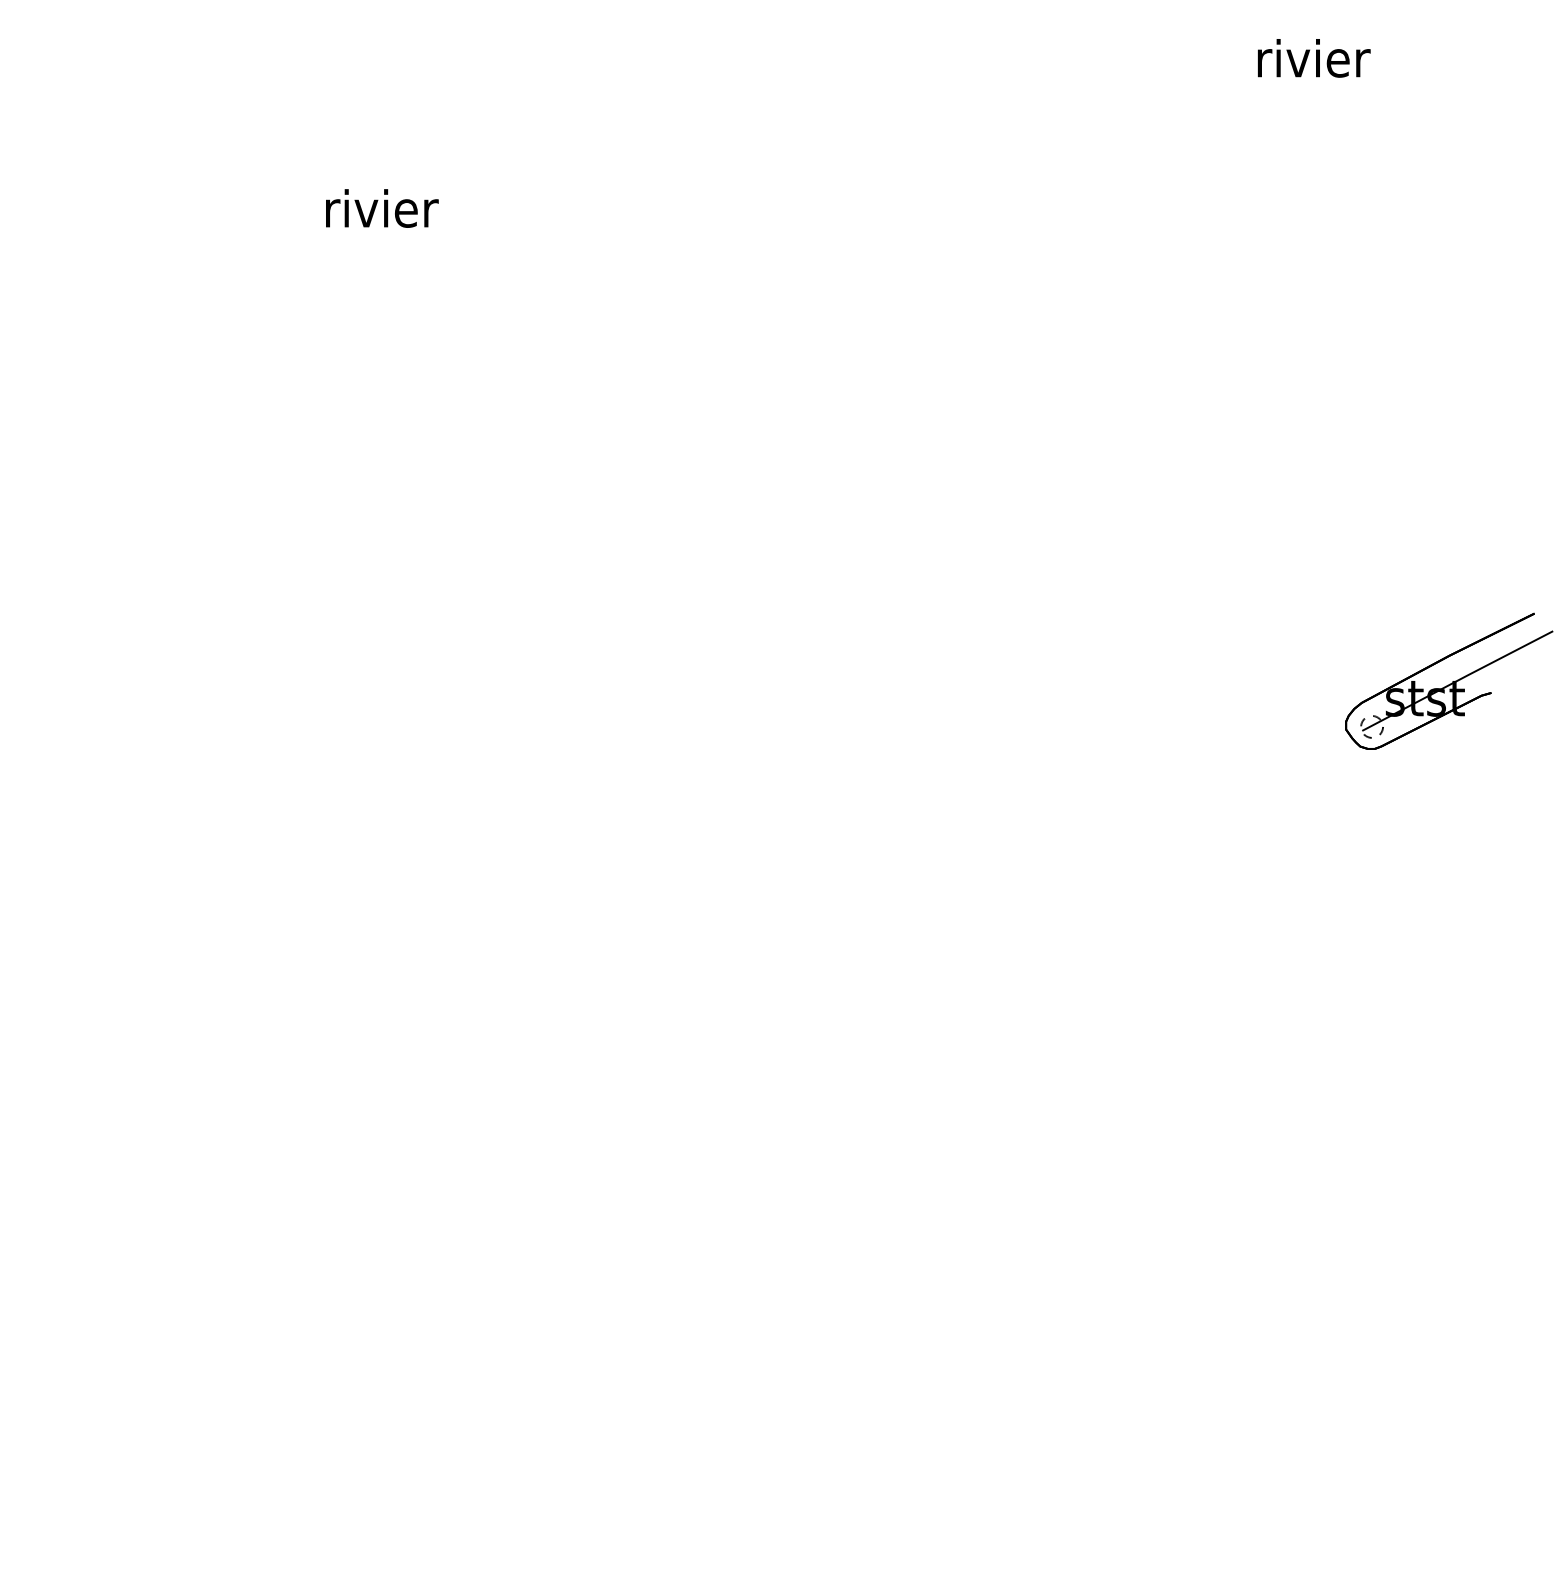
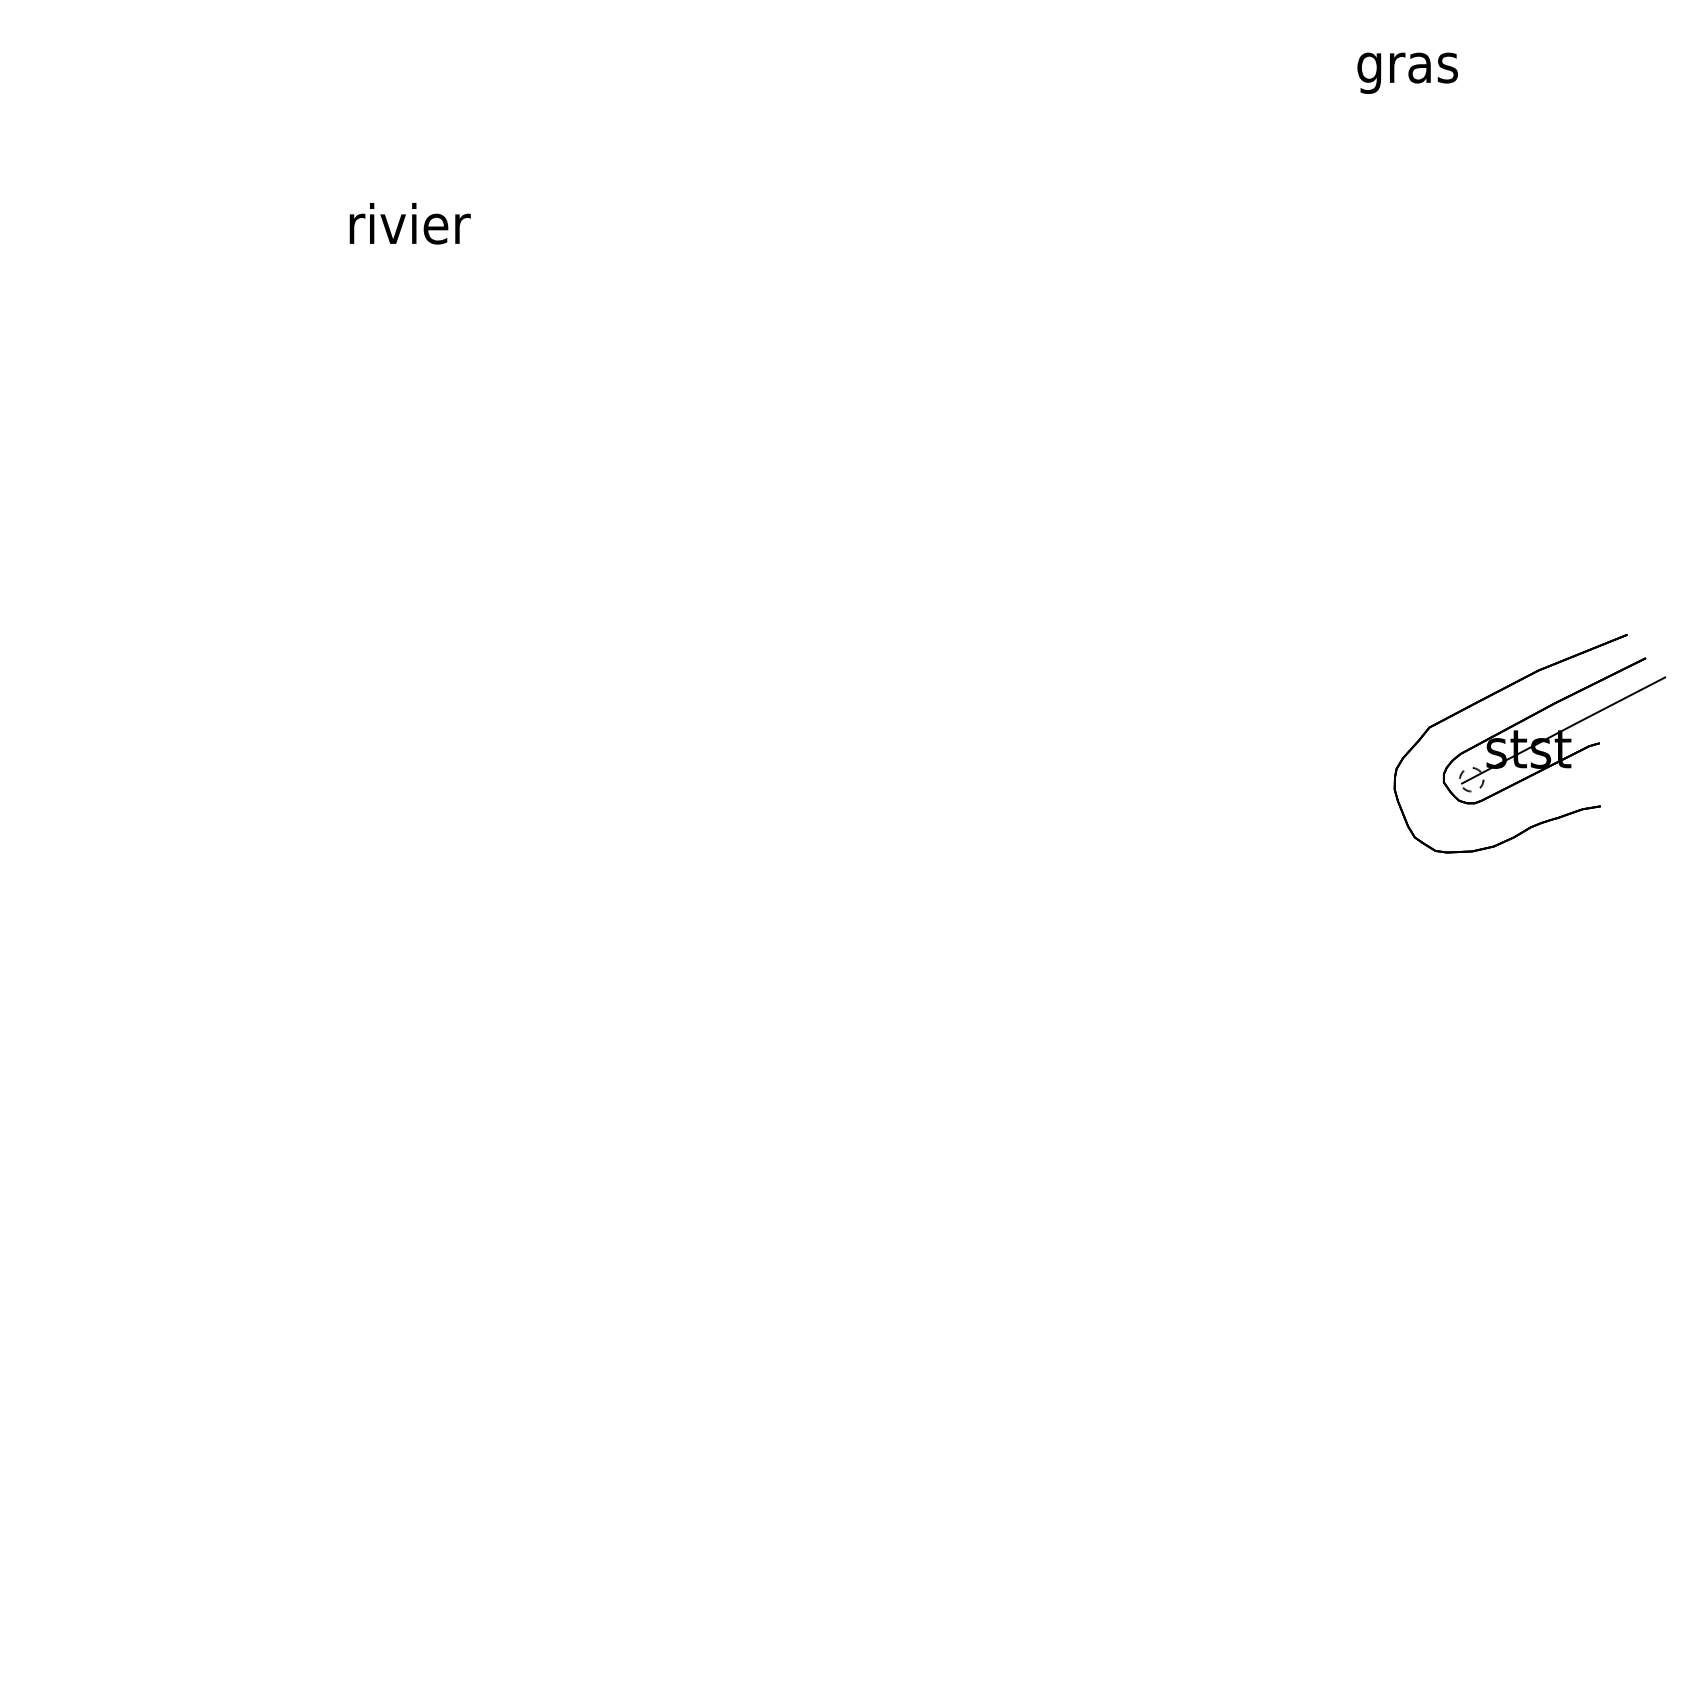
text: (1314, 62) -> (1409, 67), rivier -> gras
part: (1386, 651) -> (1487, 698), added

